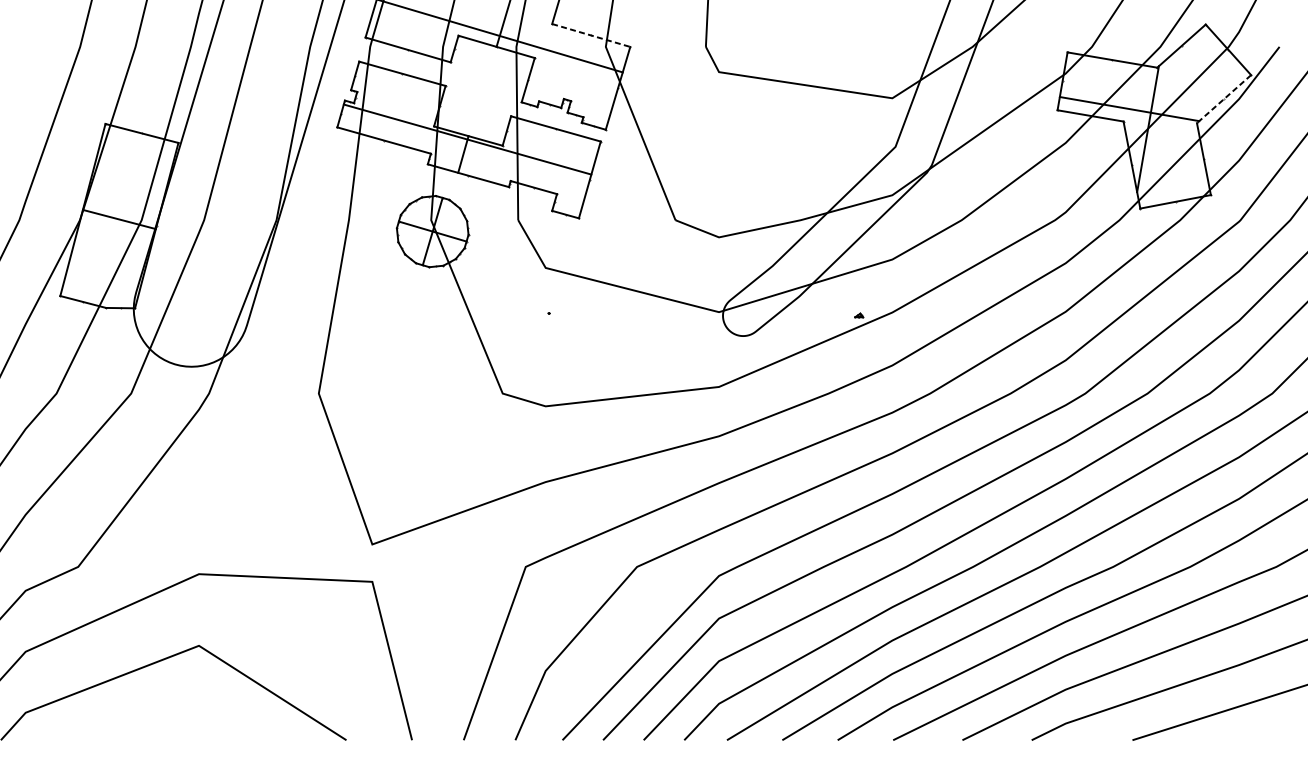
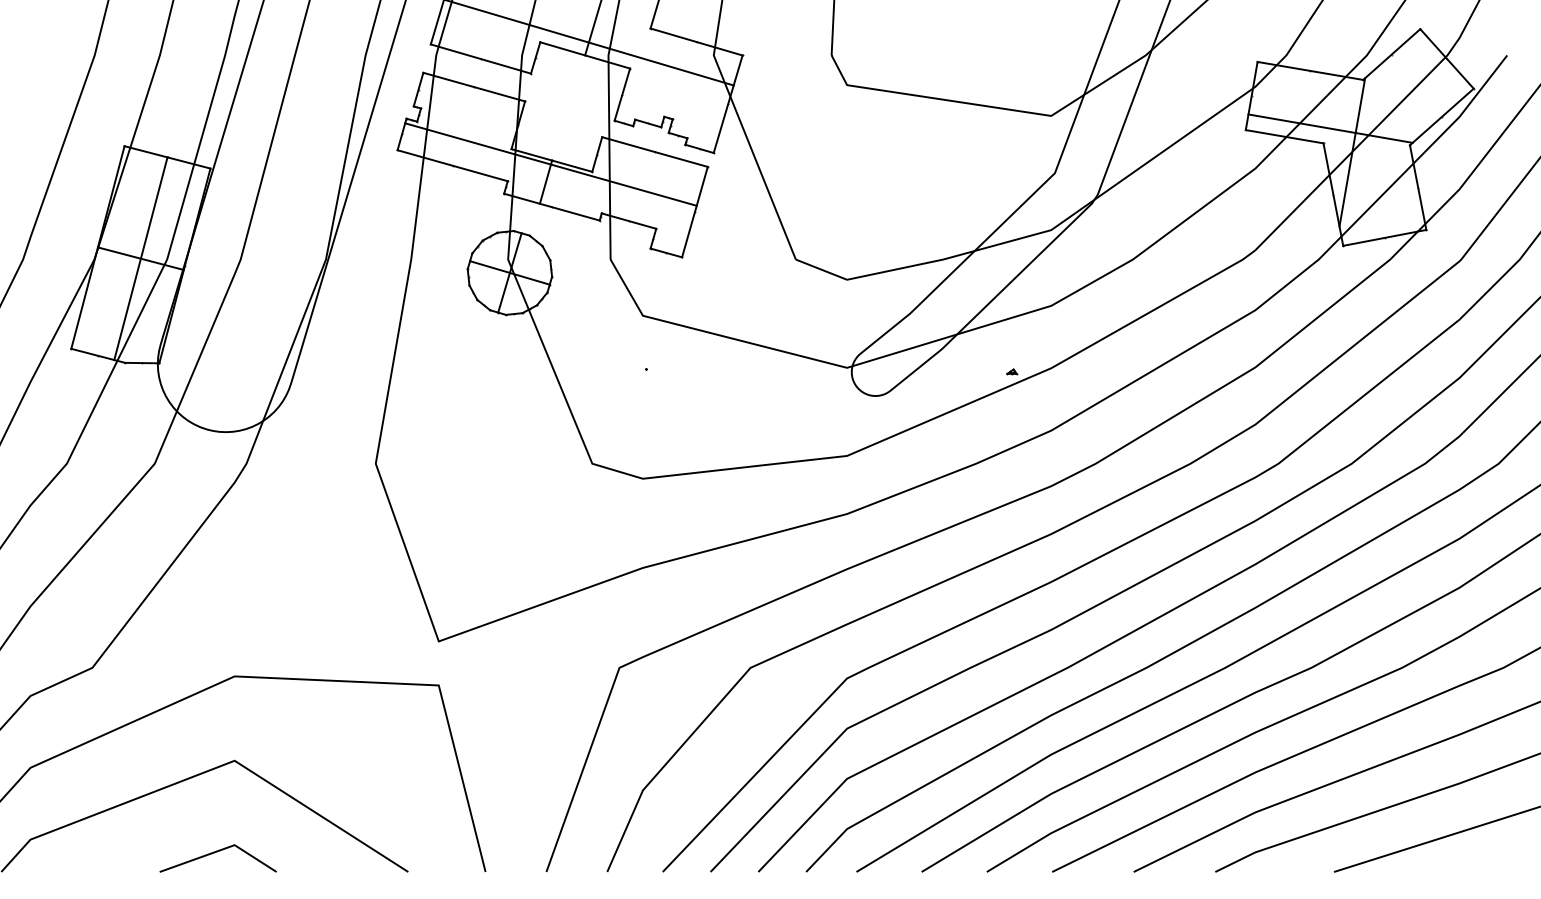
line: (591, 35) -> (696, 42), dashed -> solid
line: (1223, 98) -> (1441, 116), dashed -> solid
line: (119, 219) -> (140, 258), added
line: (181, 724) -> (214, 853), added

